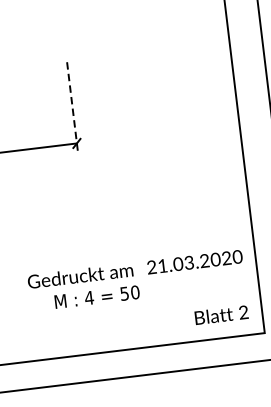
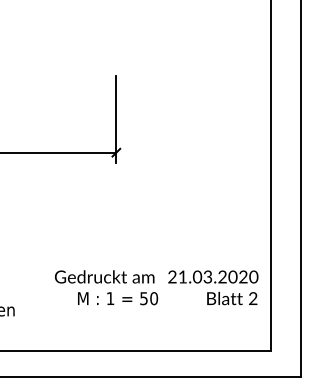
line: (72, 108) -> (116, 119), dashed -> solid
text: (89, 297) -> (110, 298), 4 -> 1
text: (221, 315) -> (232, 298), moved

